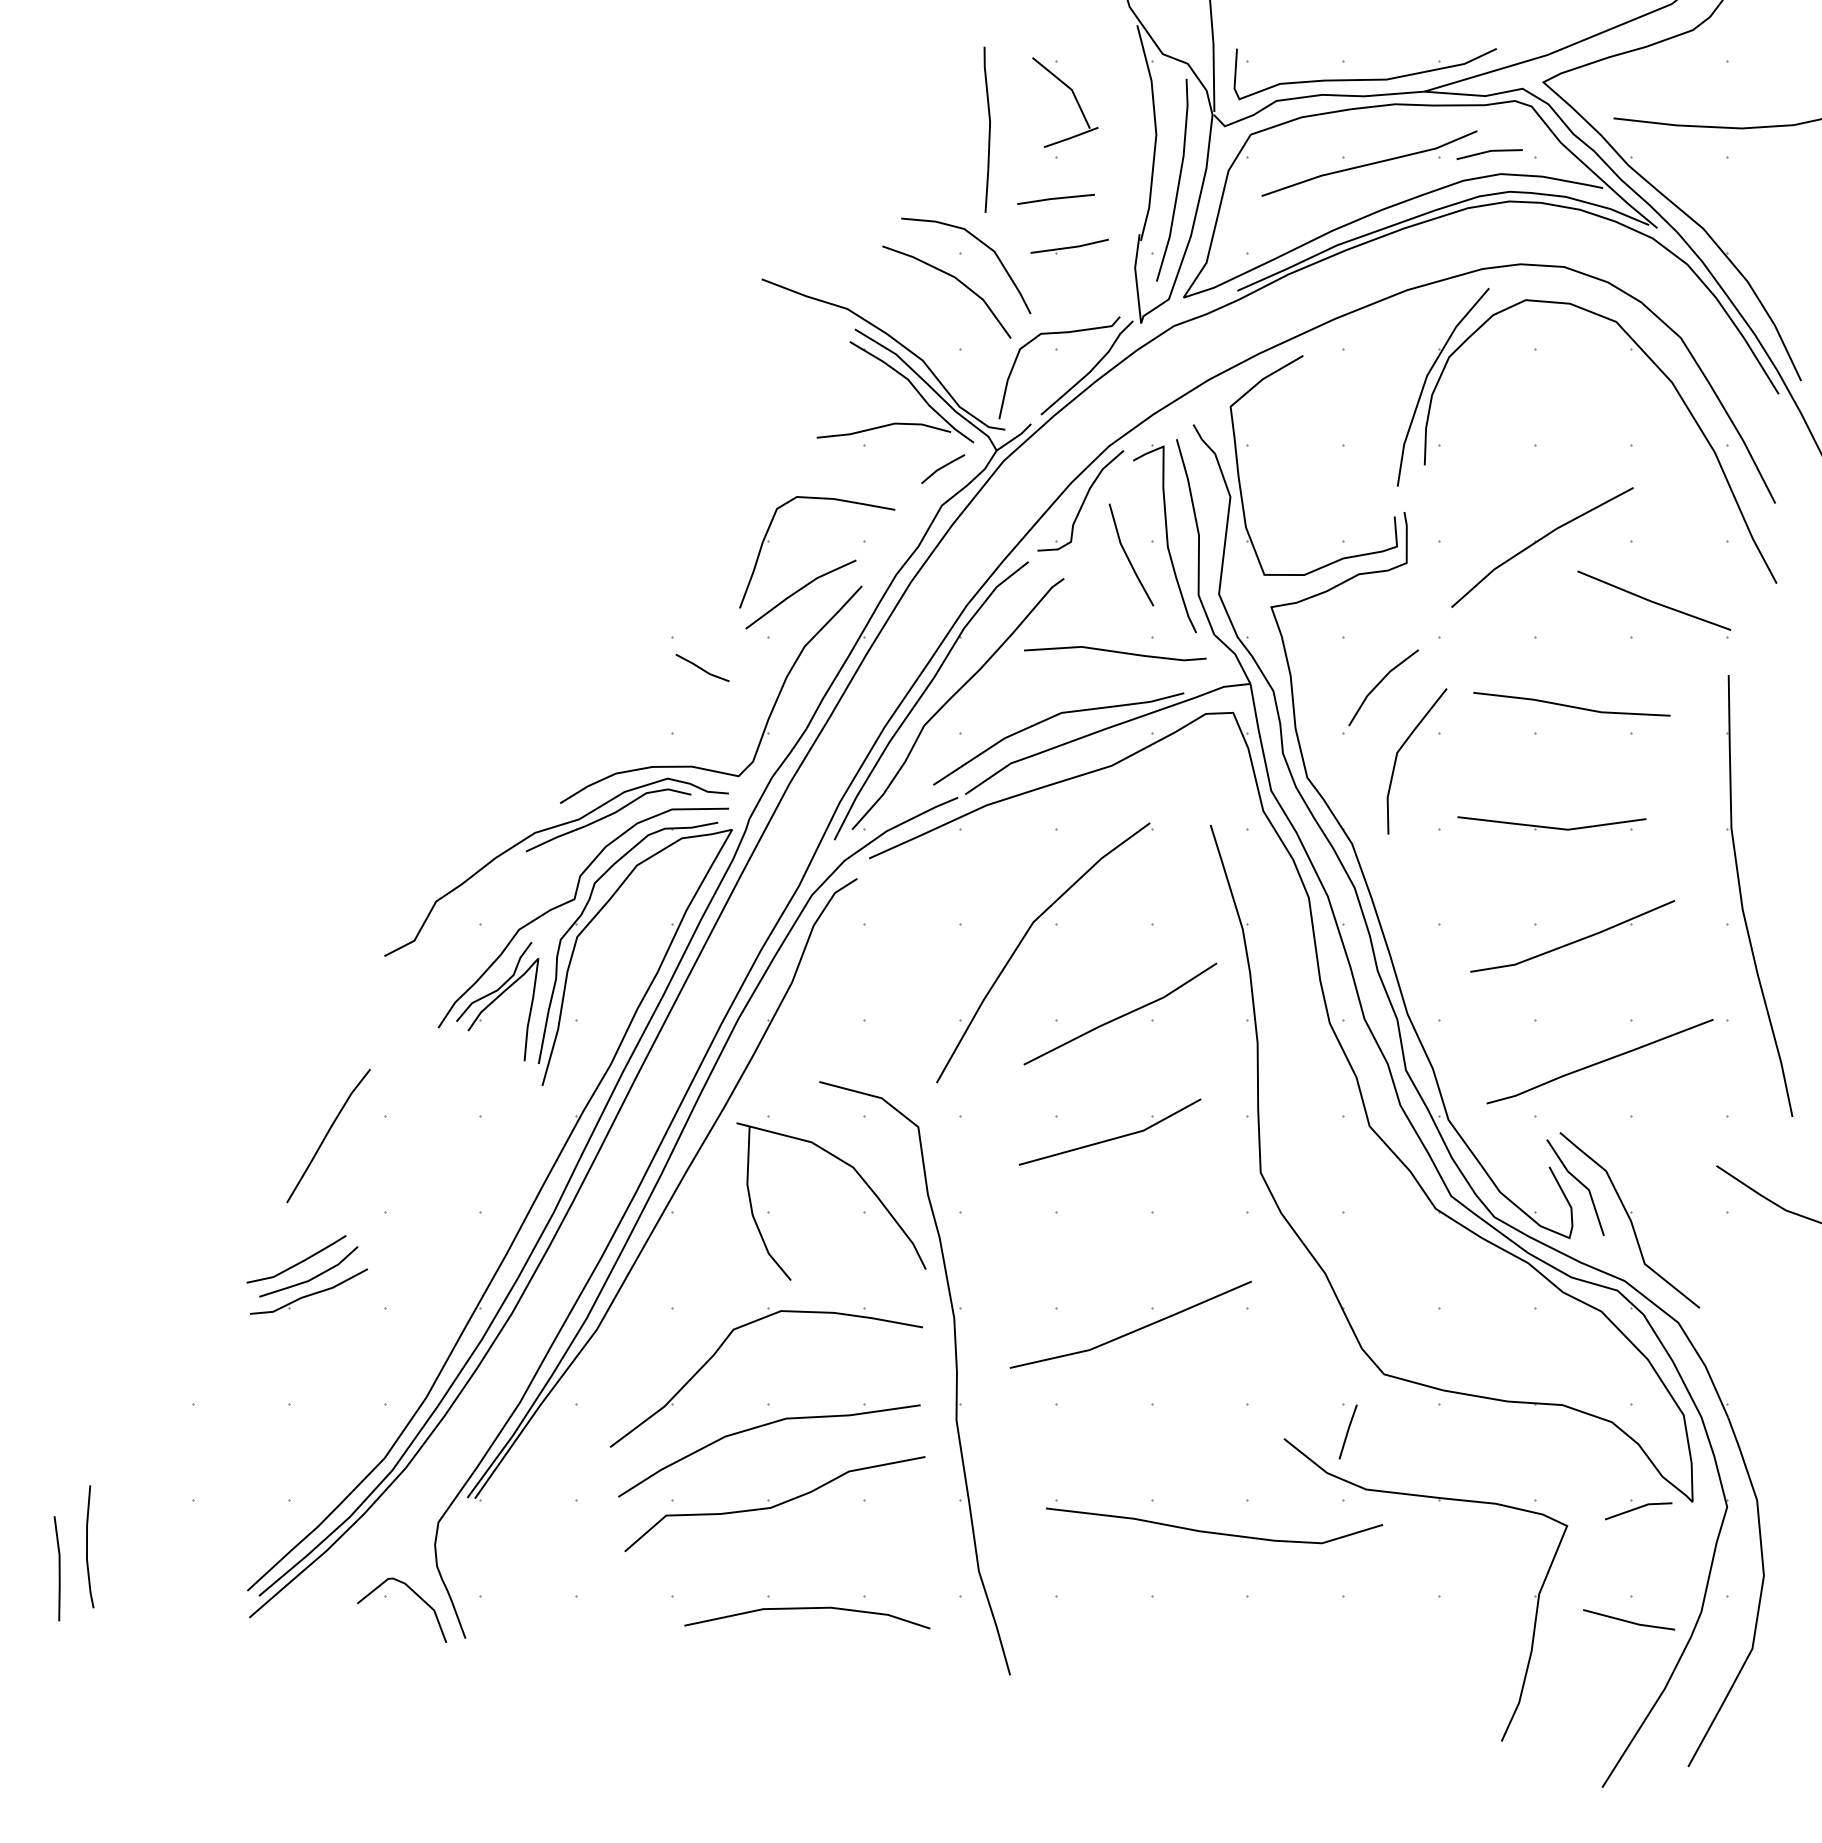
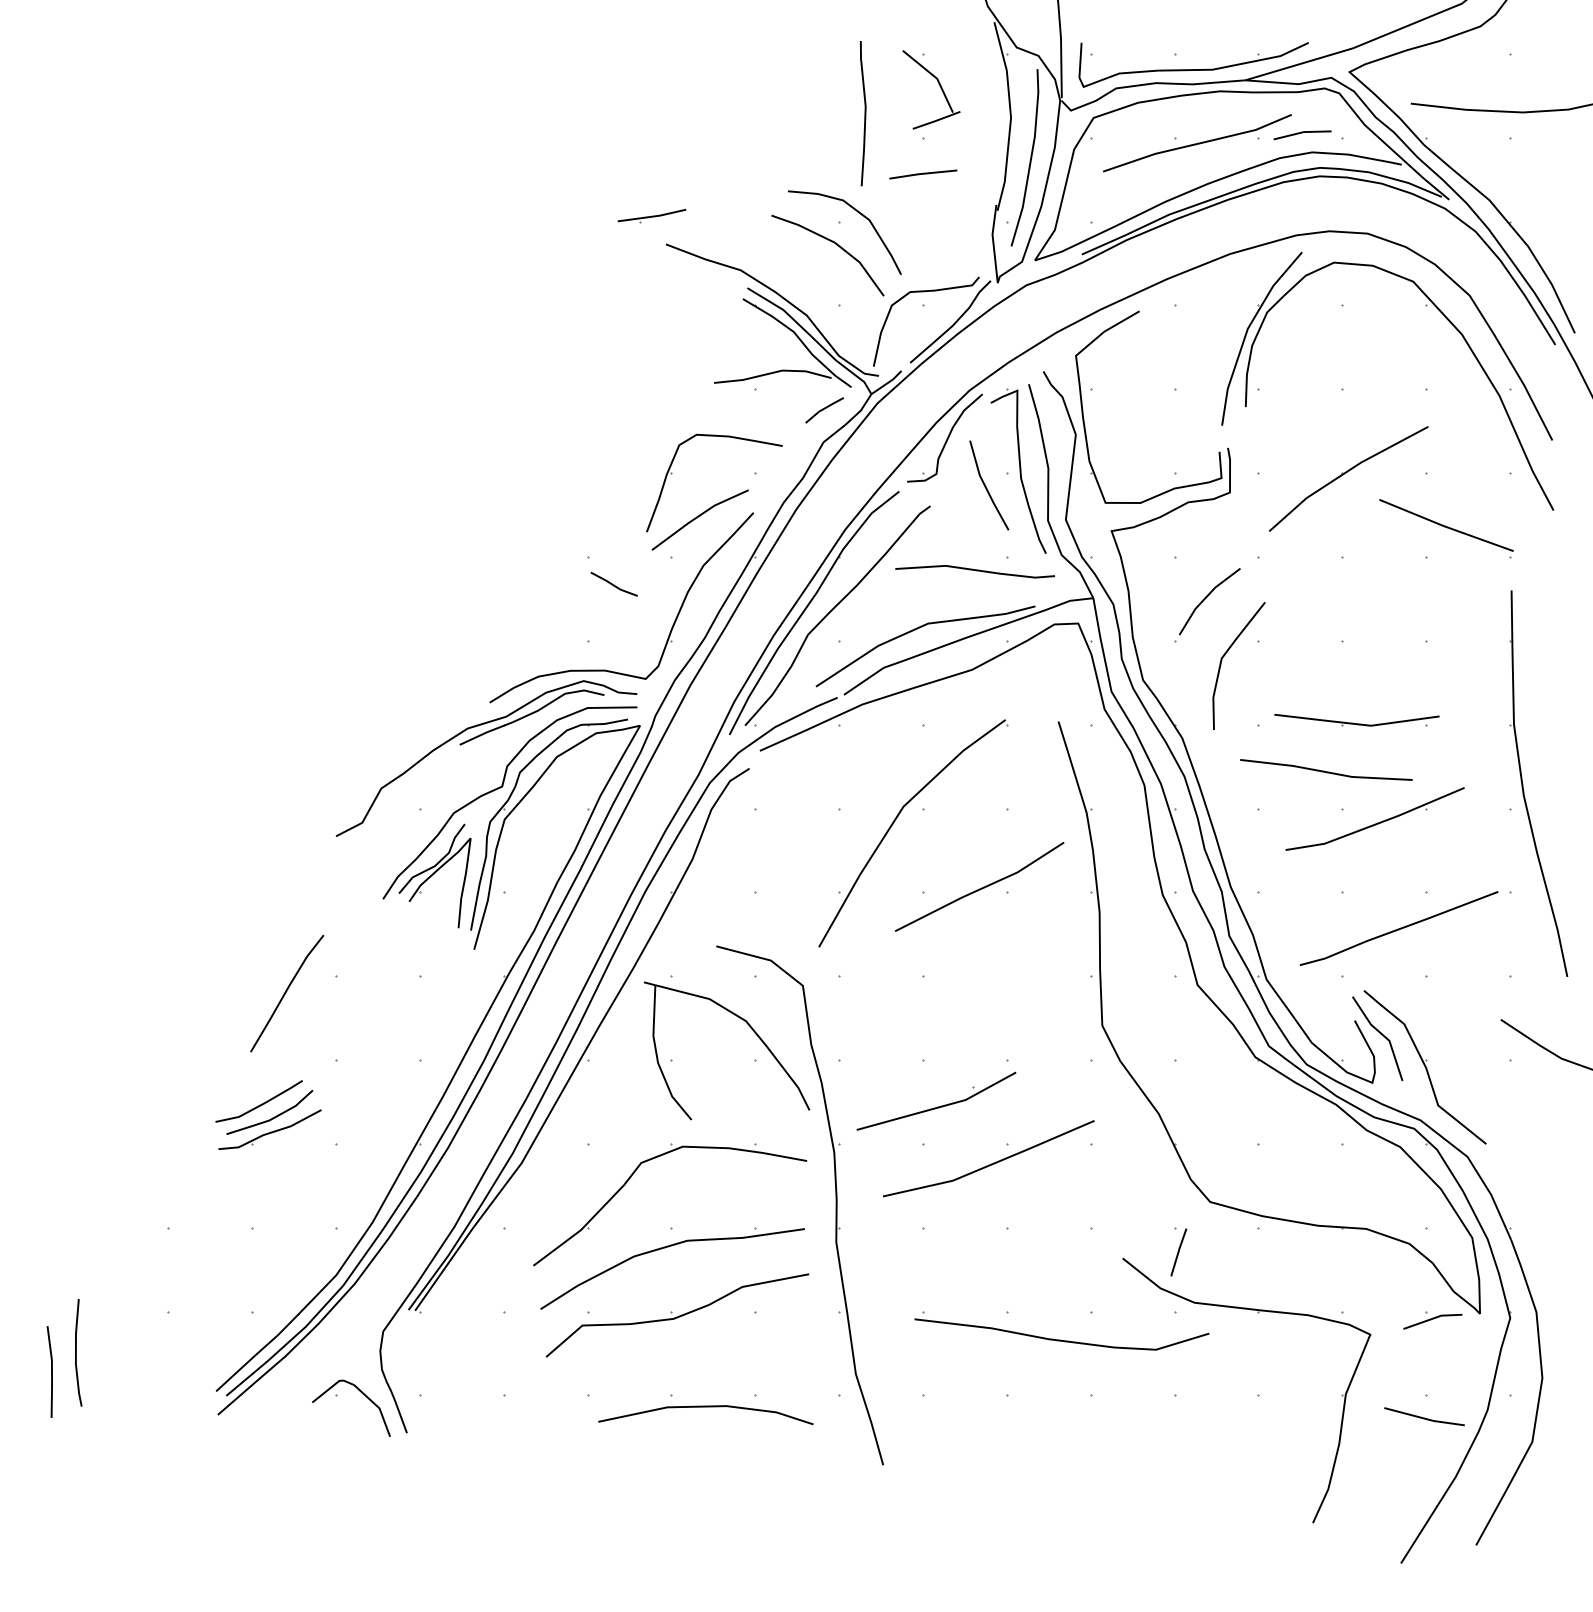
part: (1069, 246) -> (651, 215), moved
line: (1571, 705) -> (1326, 771), moved
part: (1110, 1138) -> (936, 1106), moved

